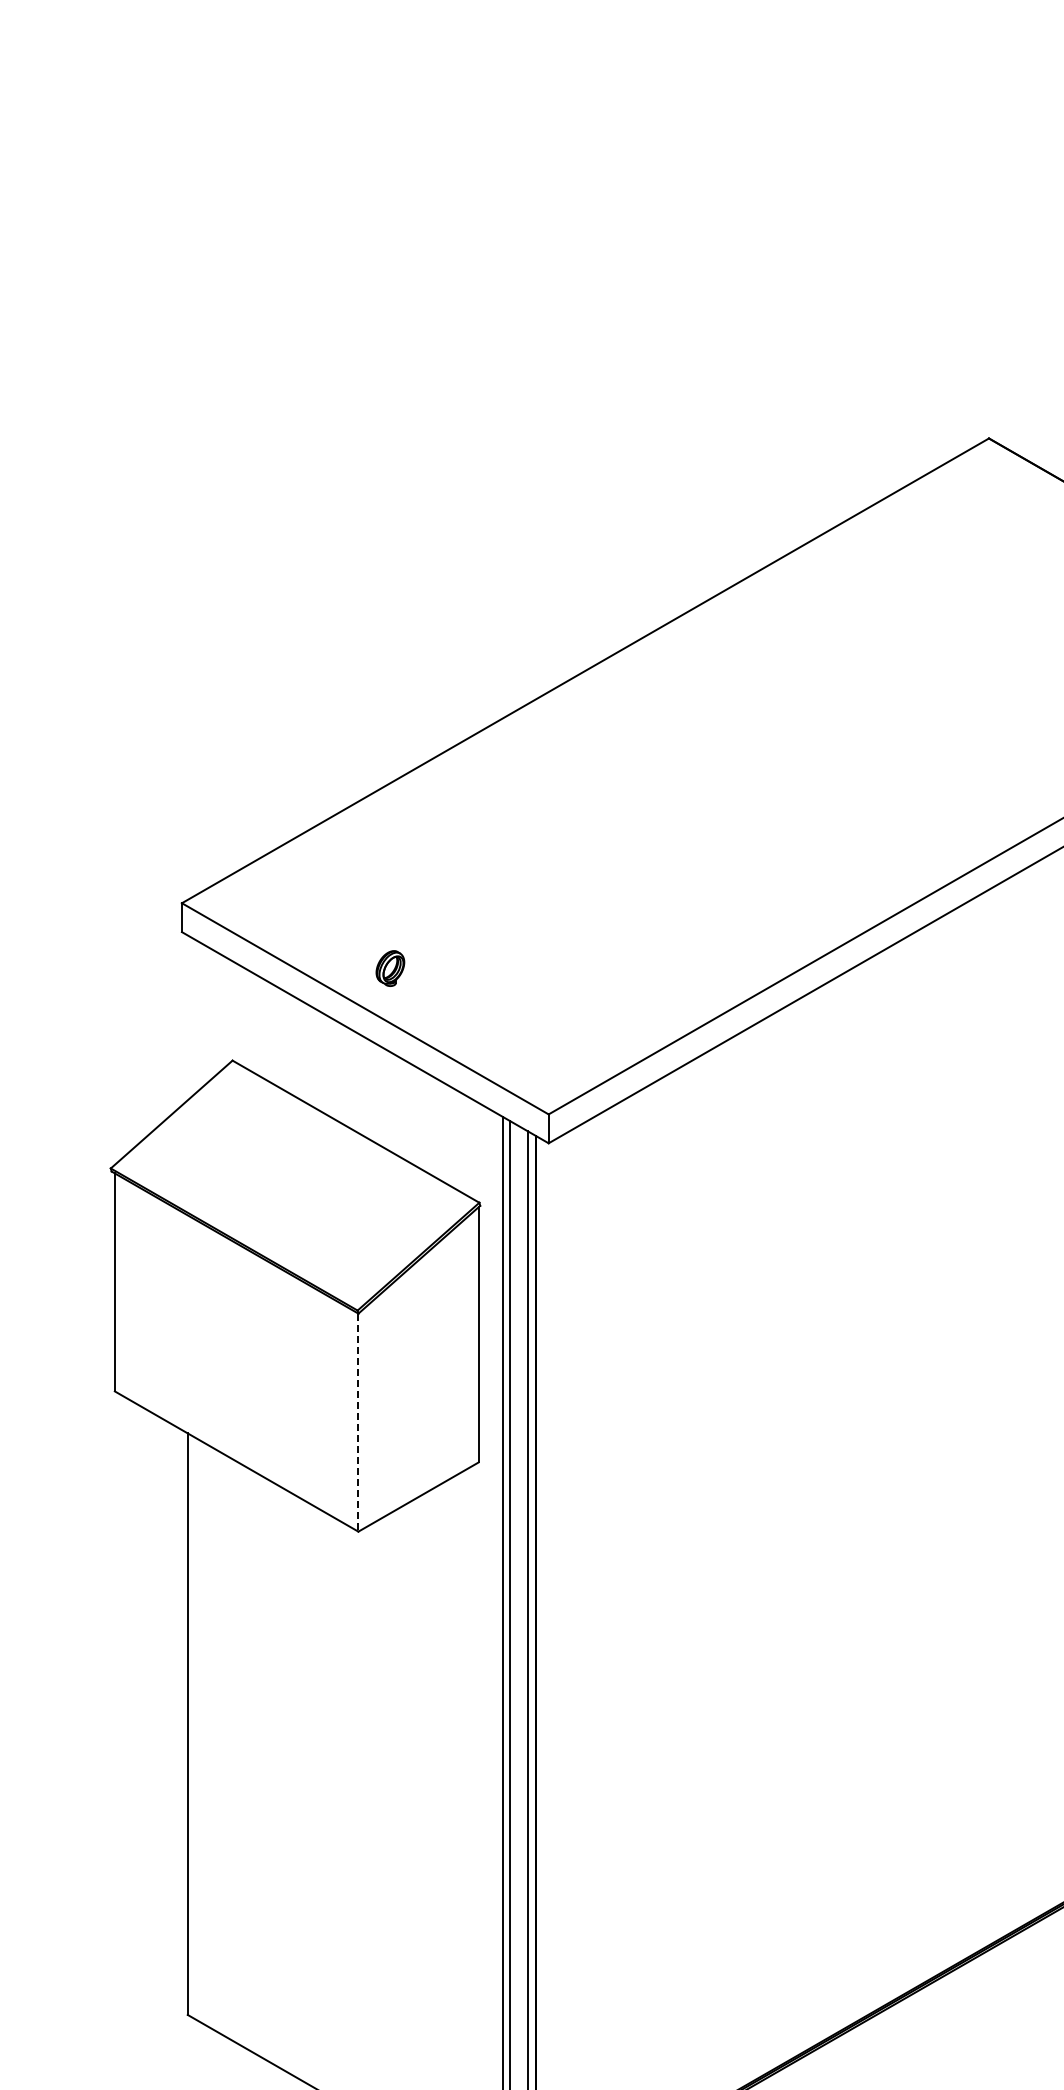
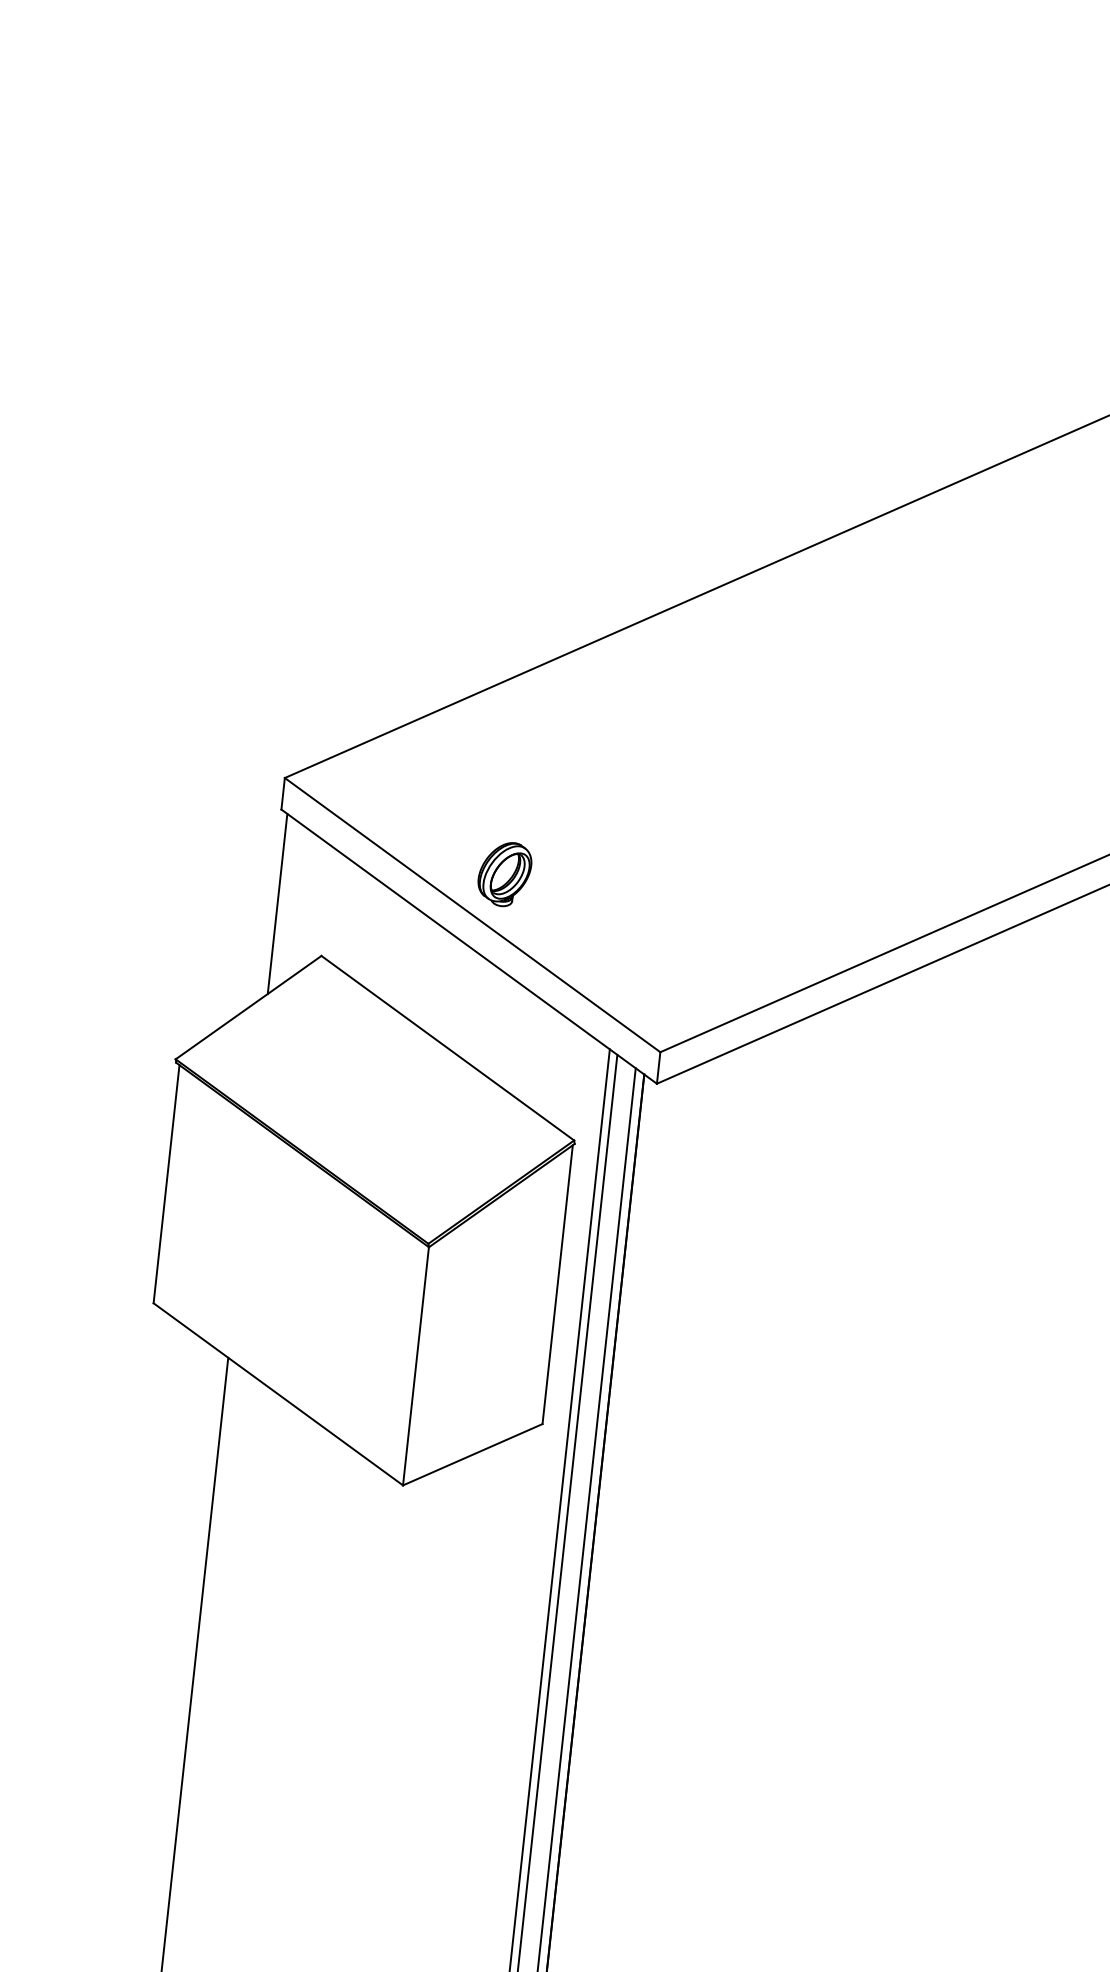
part: (390, 968) -> (504, 874), size x1.67
line: (187, 1017) -> (277, 903), added
line: (358, 1423) -> (415, 1367), dashed -> solid

